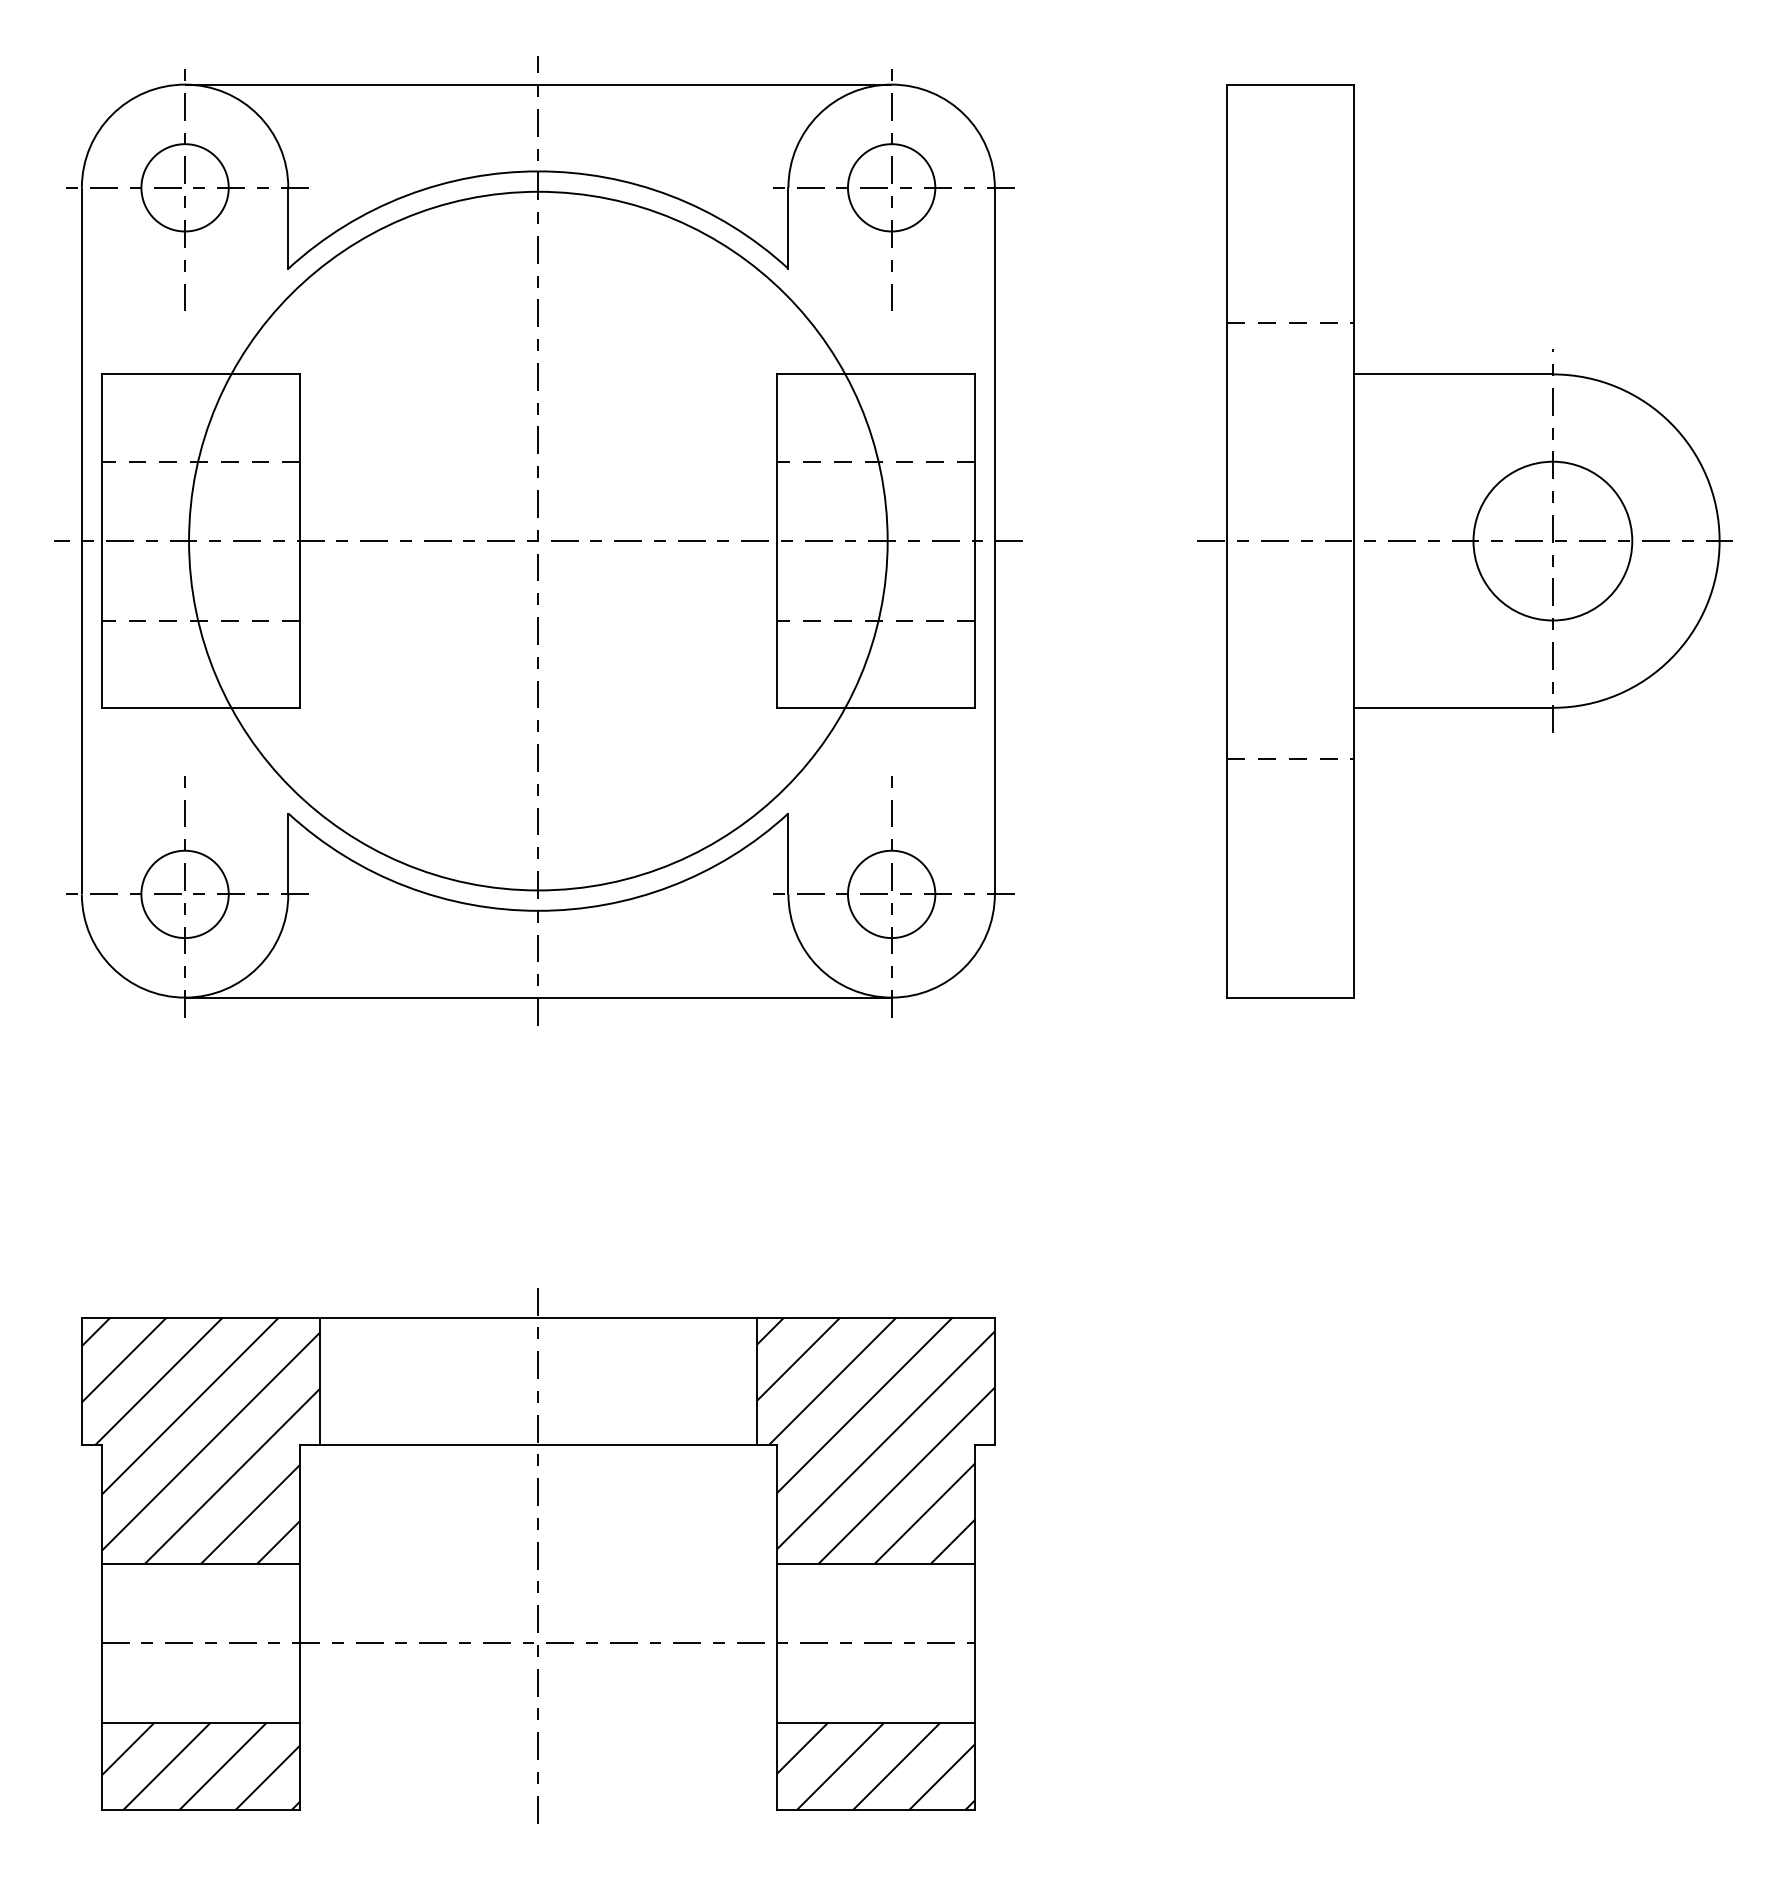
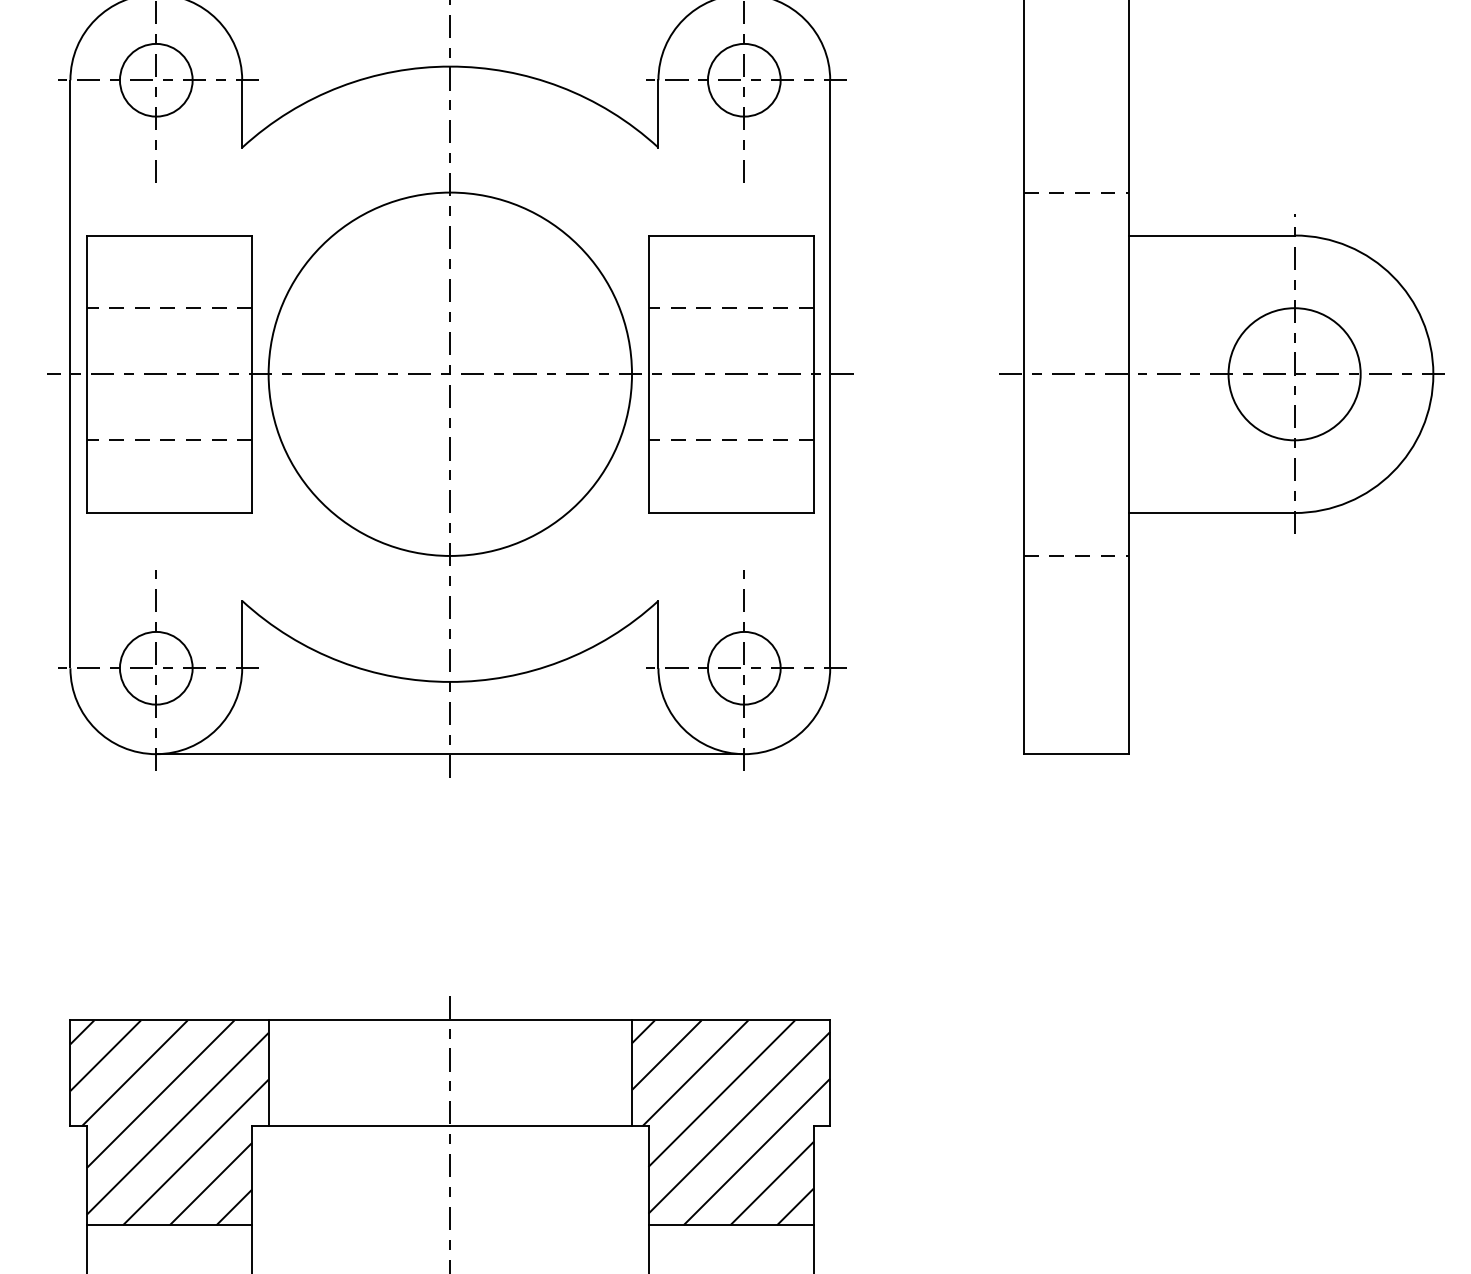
circle: (538, 540) -> (450, 373), size x0.62

